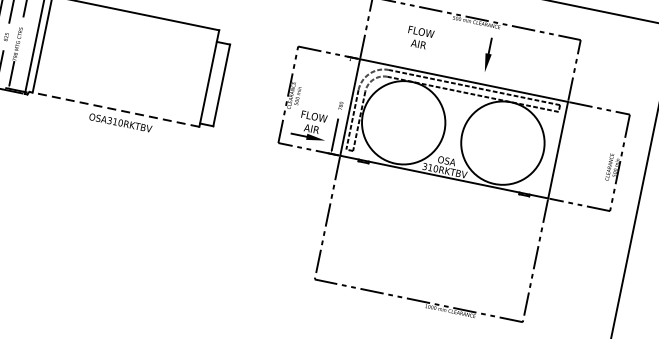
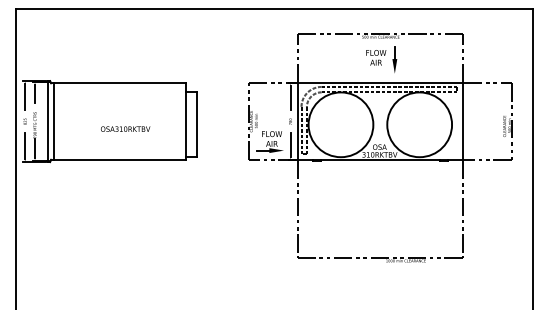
text: (420, 37) -> (376, 57), moved
line: (346, 76) -> (290, 98), added
line: (114, 108) -> (118, 159), dashed -> solid
text: (120, 122) -> (125, 128), moved

